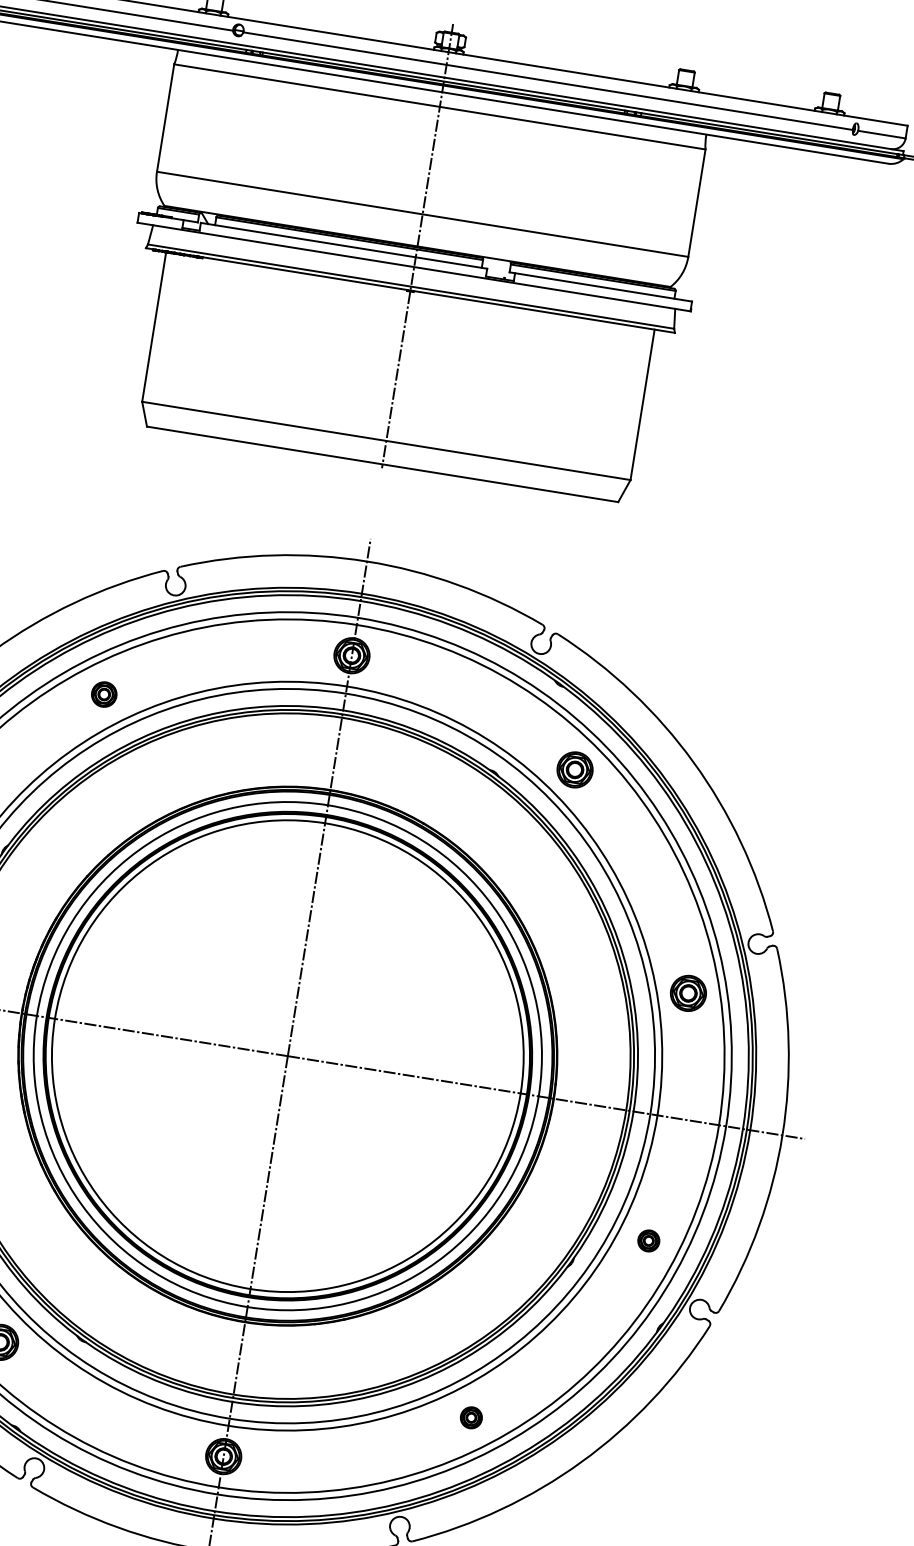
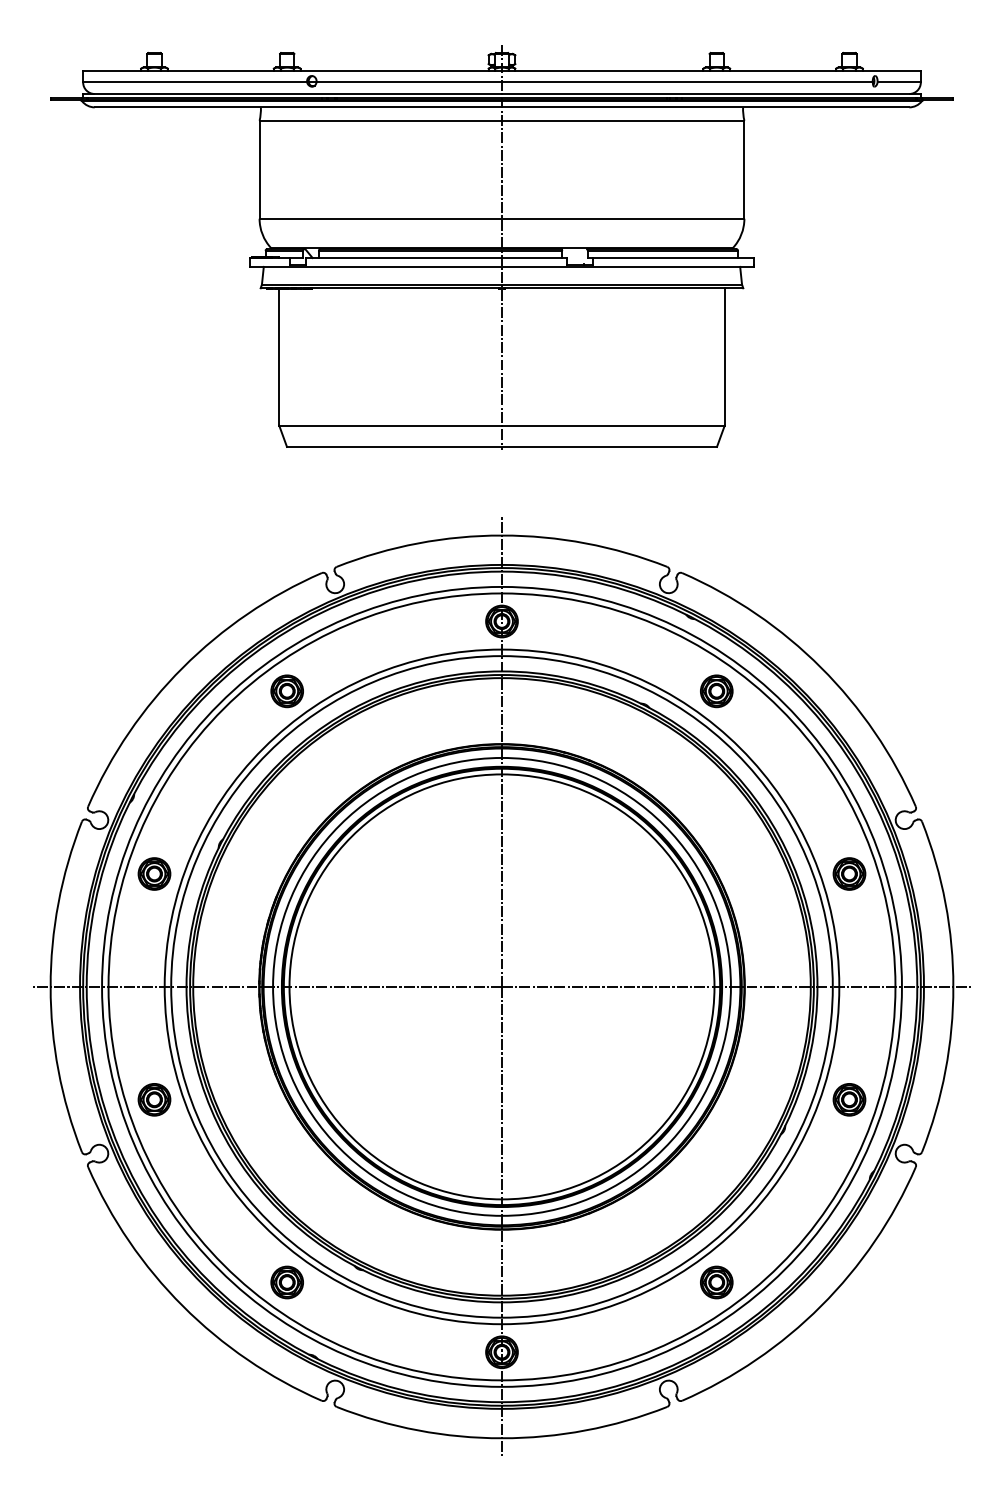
part: (103, 694) -> (286, 691), size x1.43
part: (648, 1240) -> (849, 1099), size x1.67
part: (471, 1417) -> (716, 1282), size x1.67

